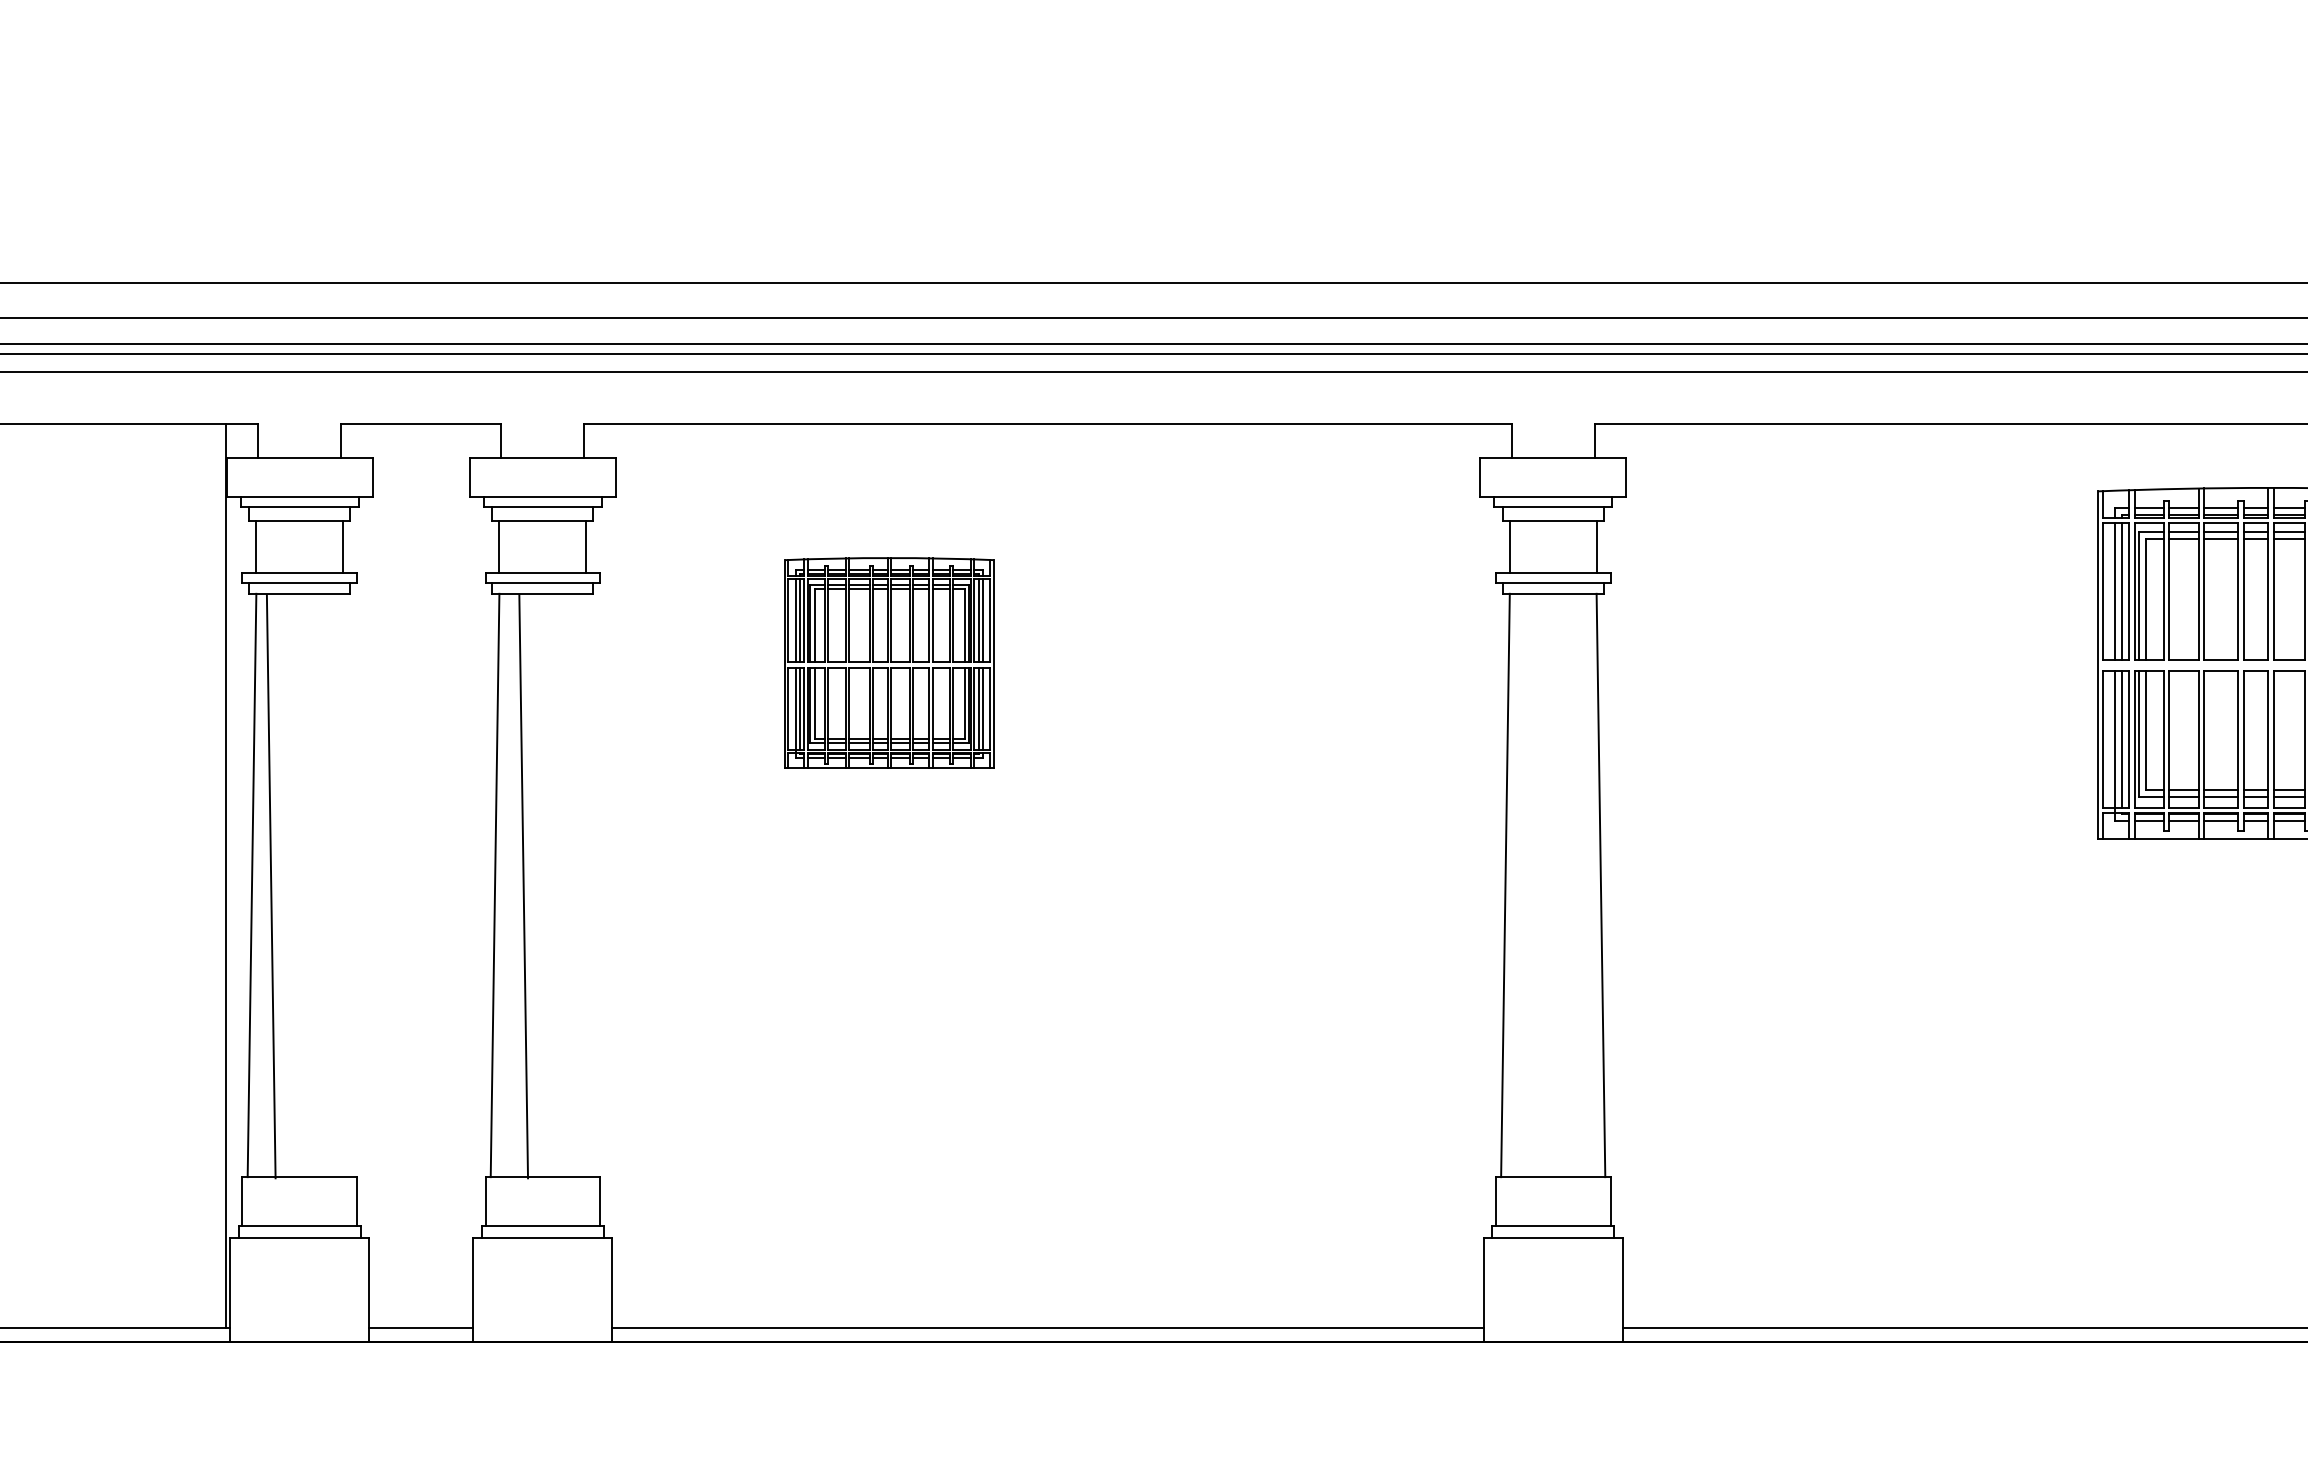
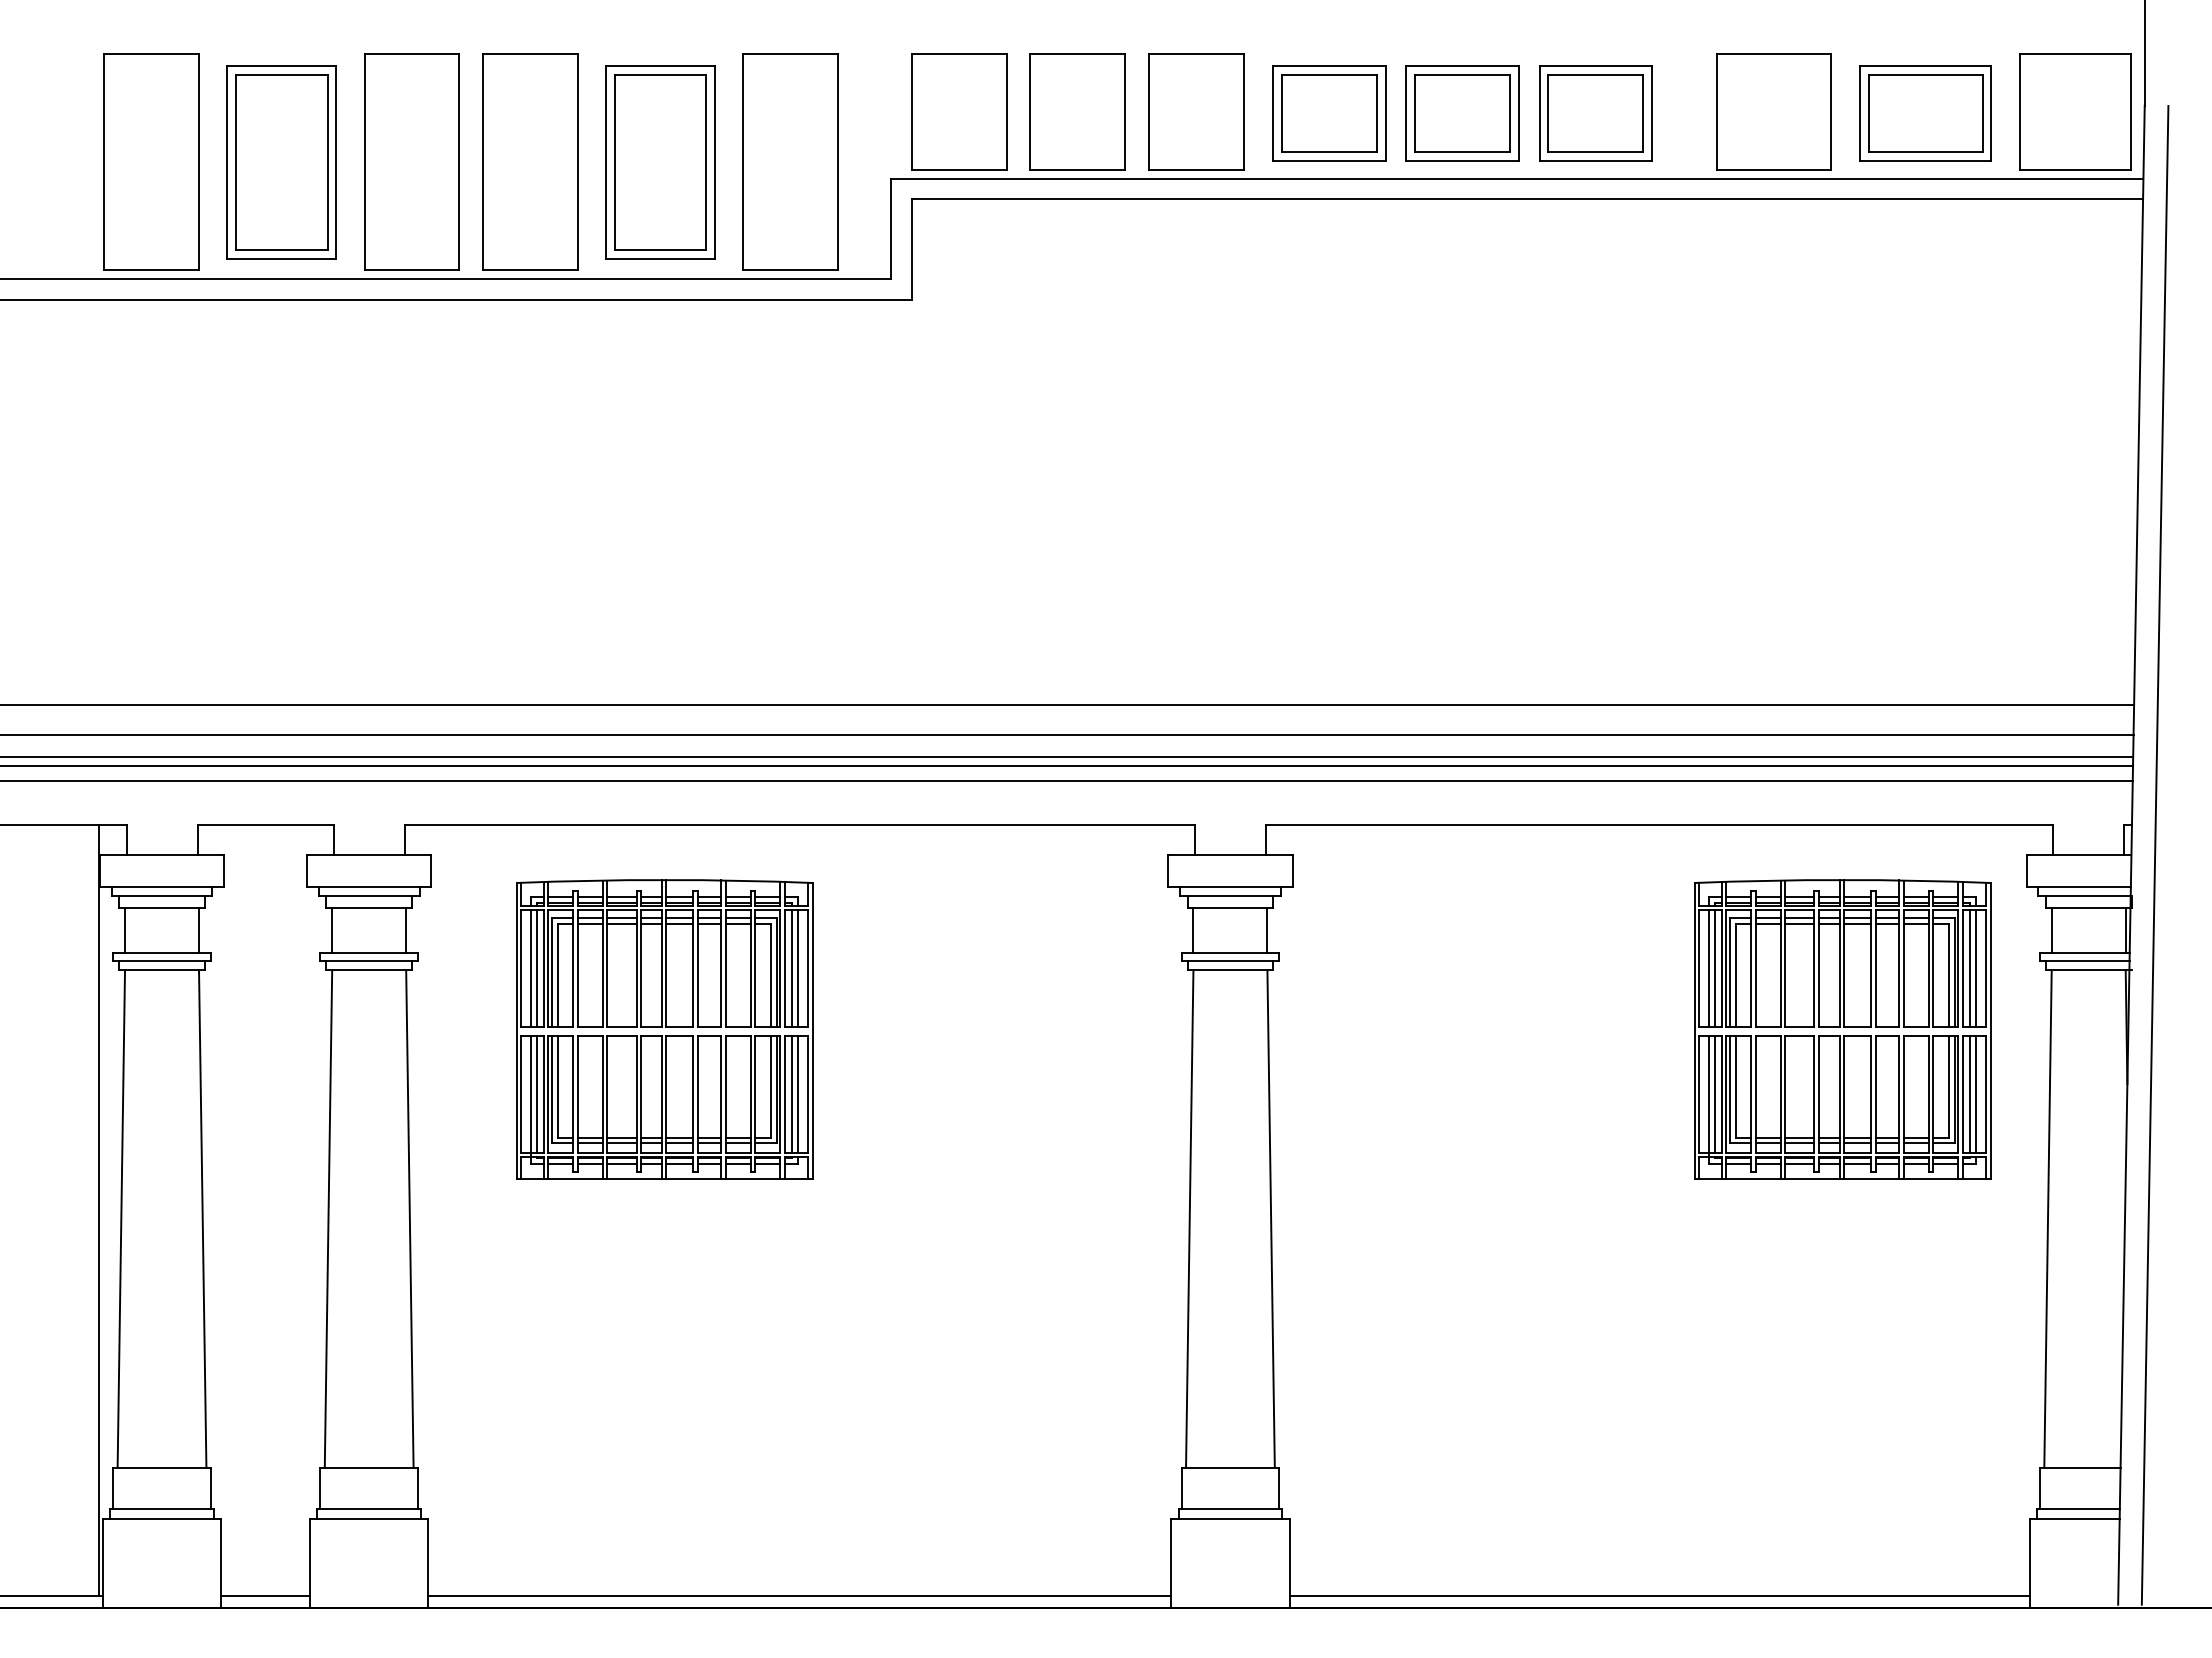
part: (889, 663) -> (664, 1029), size x1.67
line: (270, 886) -> (202, 1218), moved
line: (523, 886) -> (409, 1218), moved

